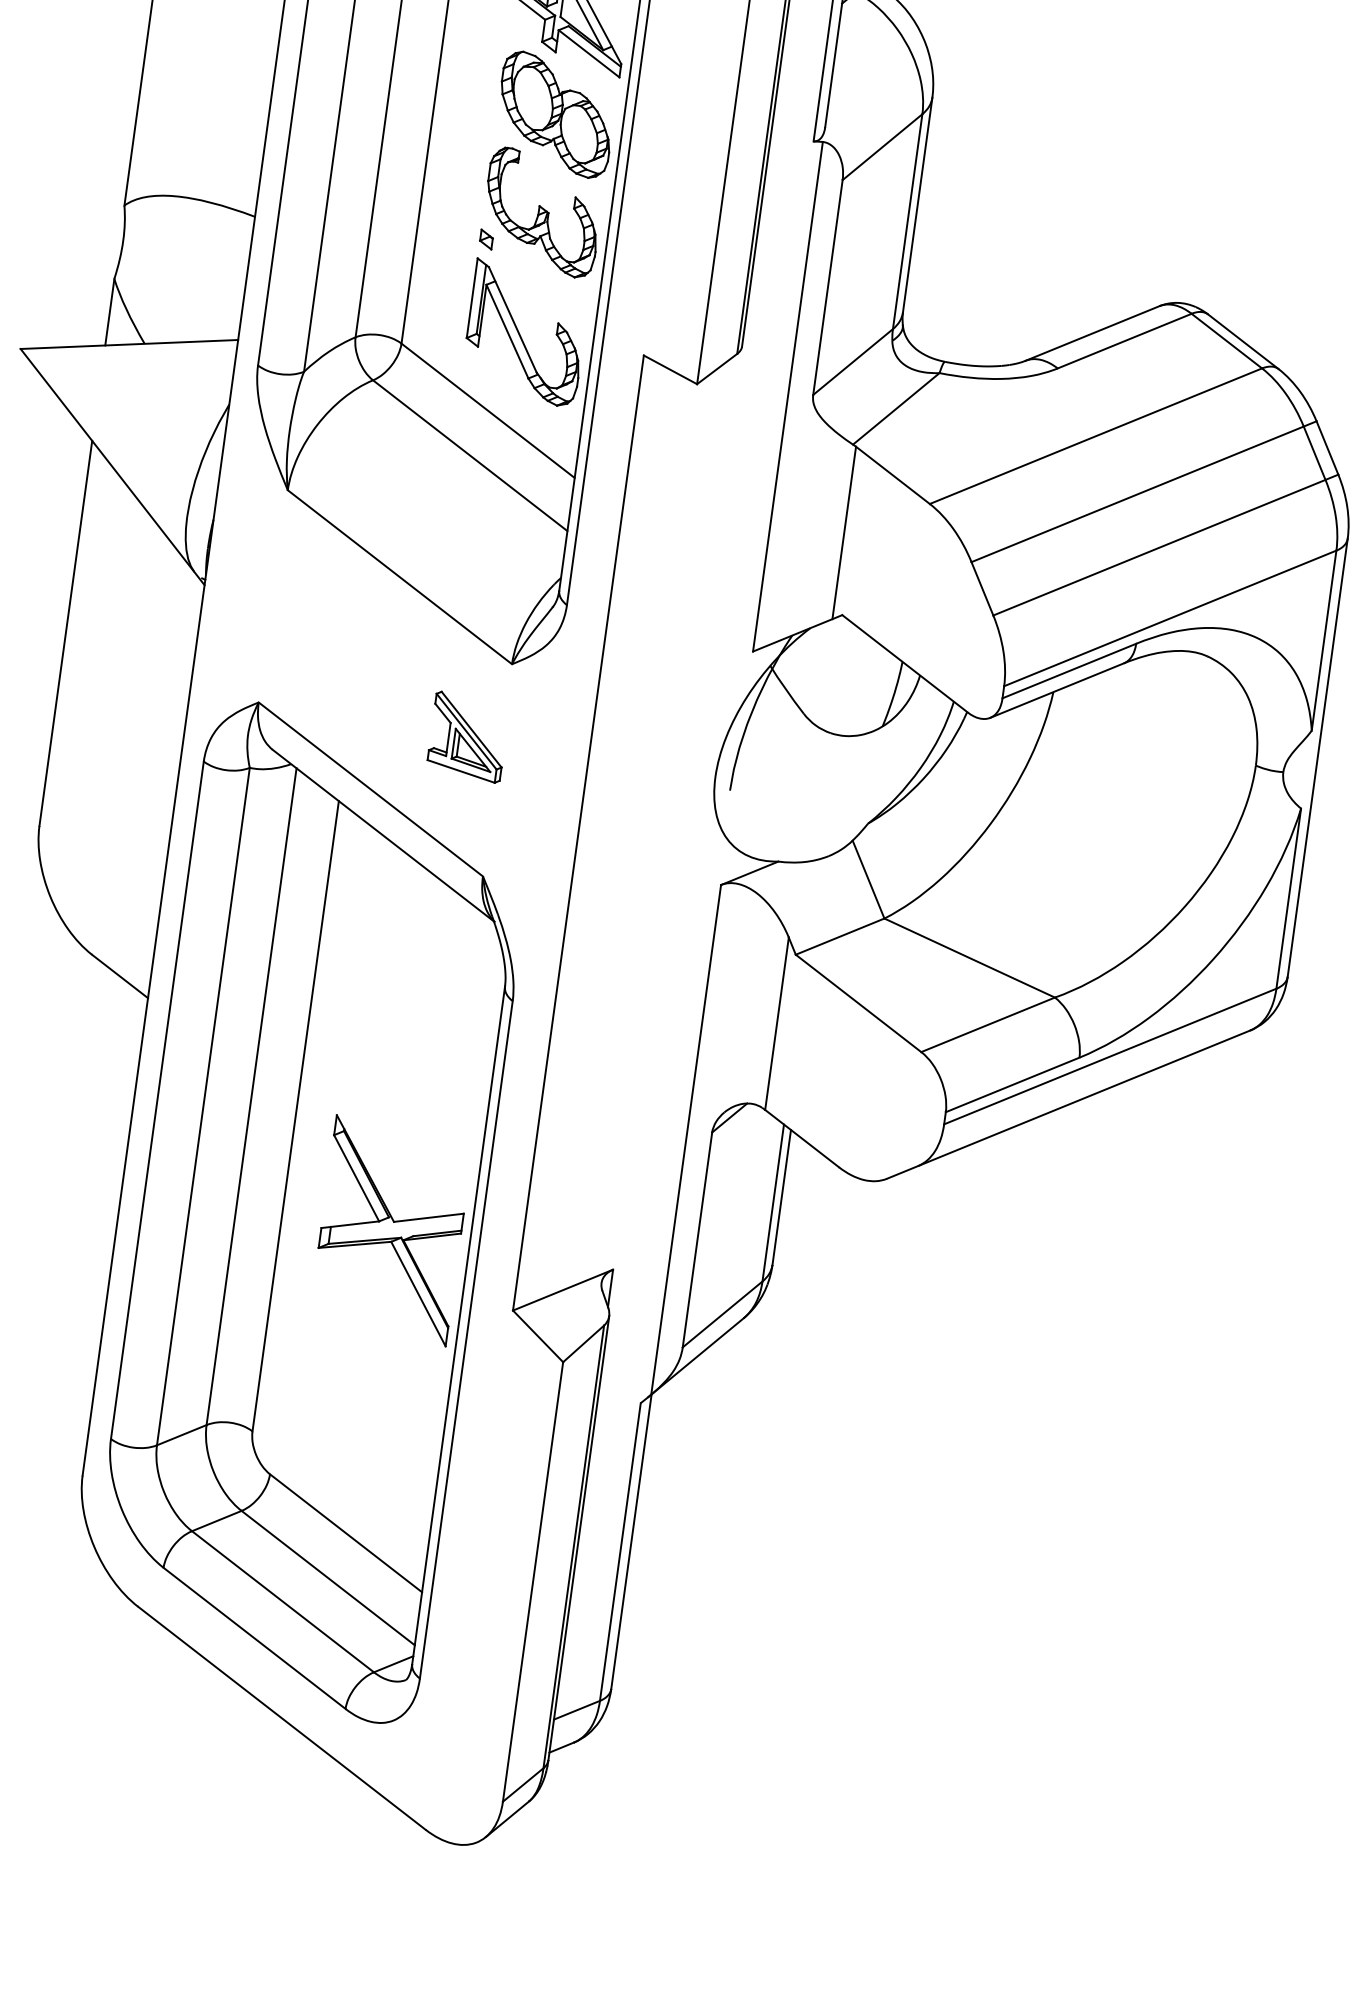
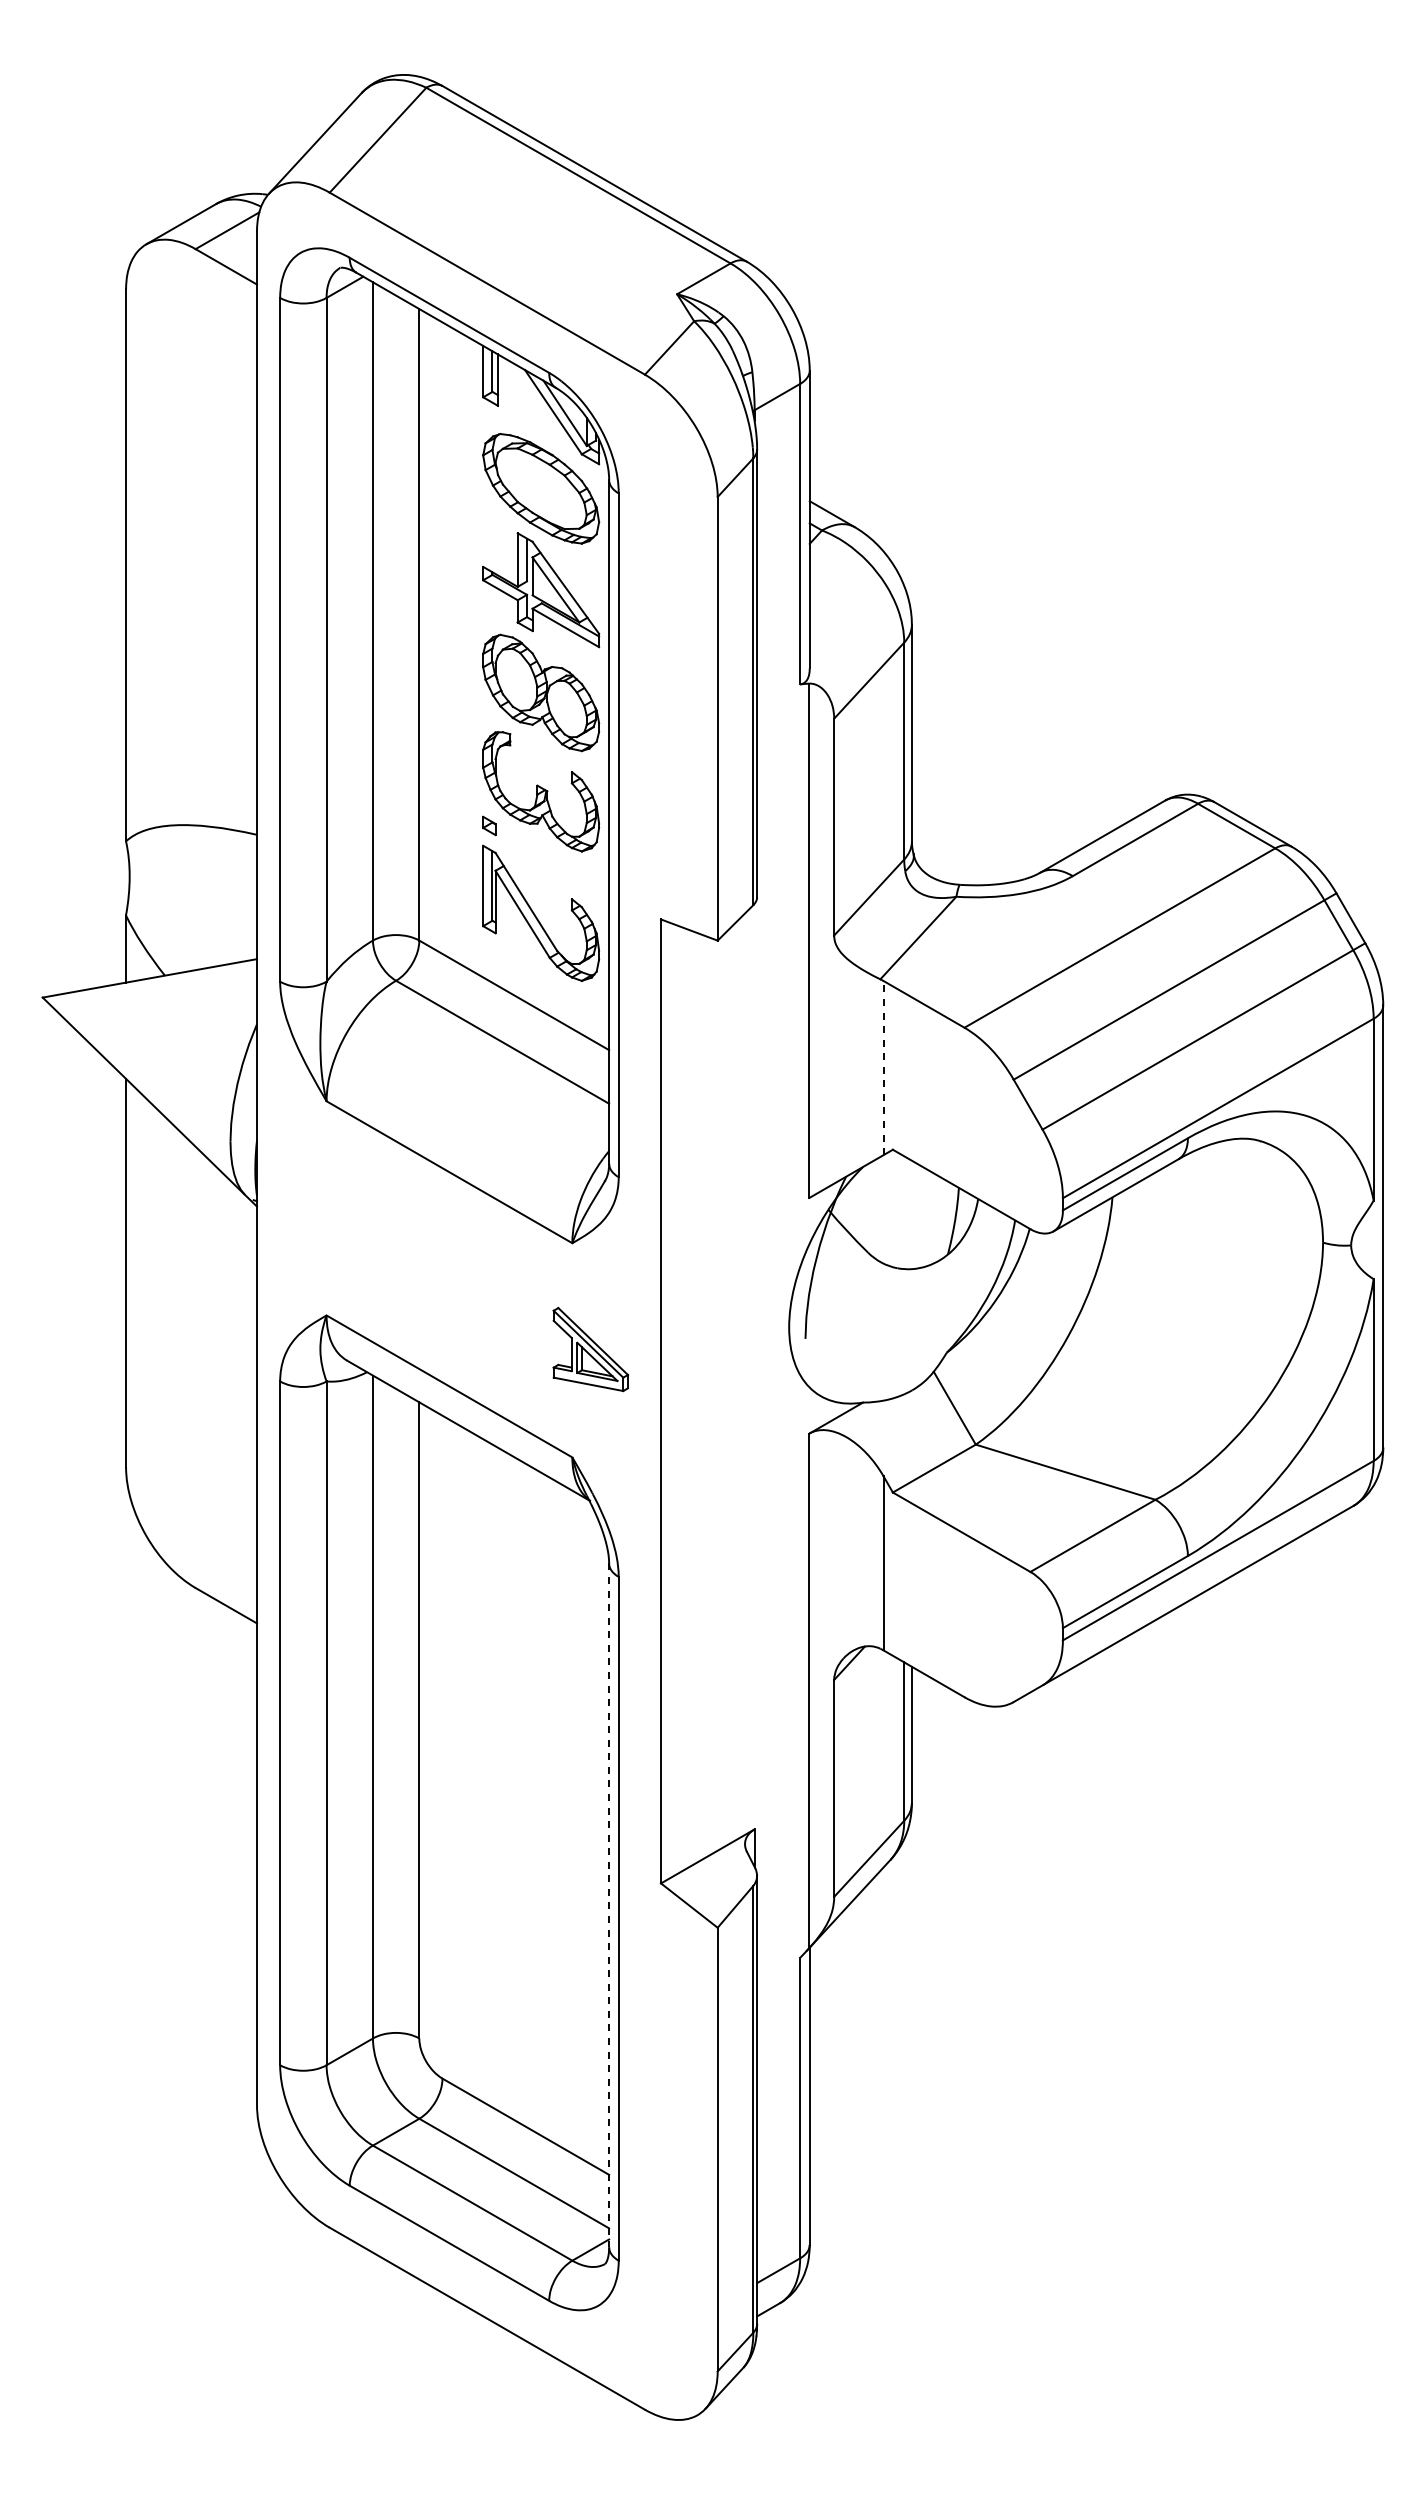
line: (844, 532) -> (883, 1067), solid -> dashed
part: (467, 737) -> (590, 1349), moved
part: (391, 1230) -> (529, 1820), removed
line: (458, 1325) -> (609, 1905), solid -> dashed

